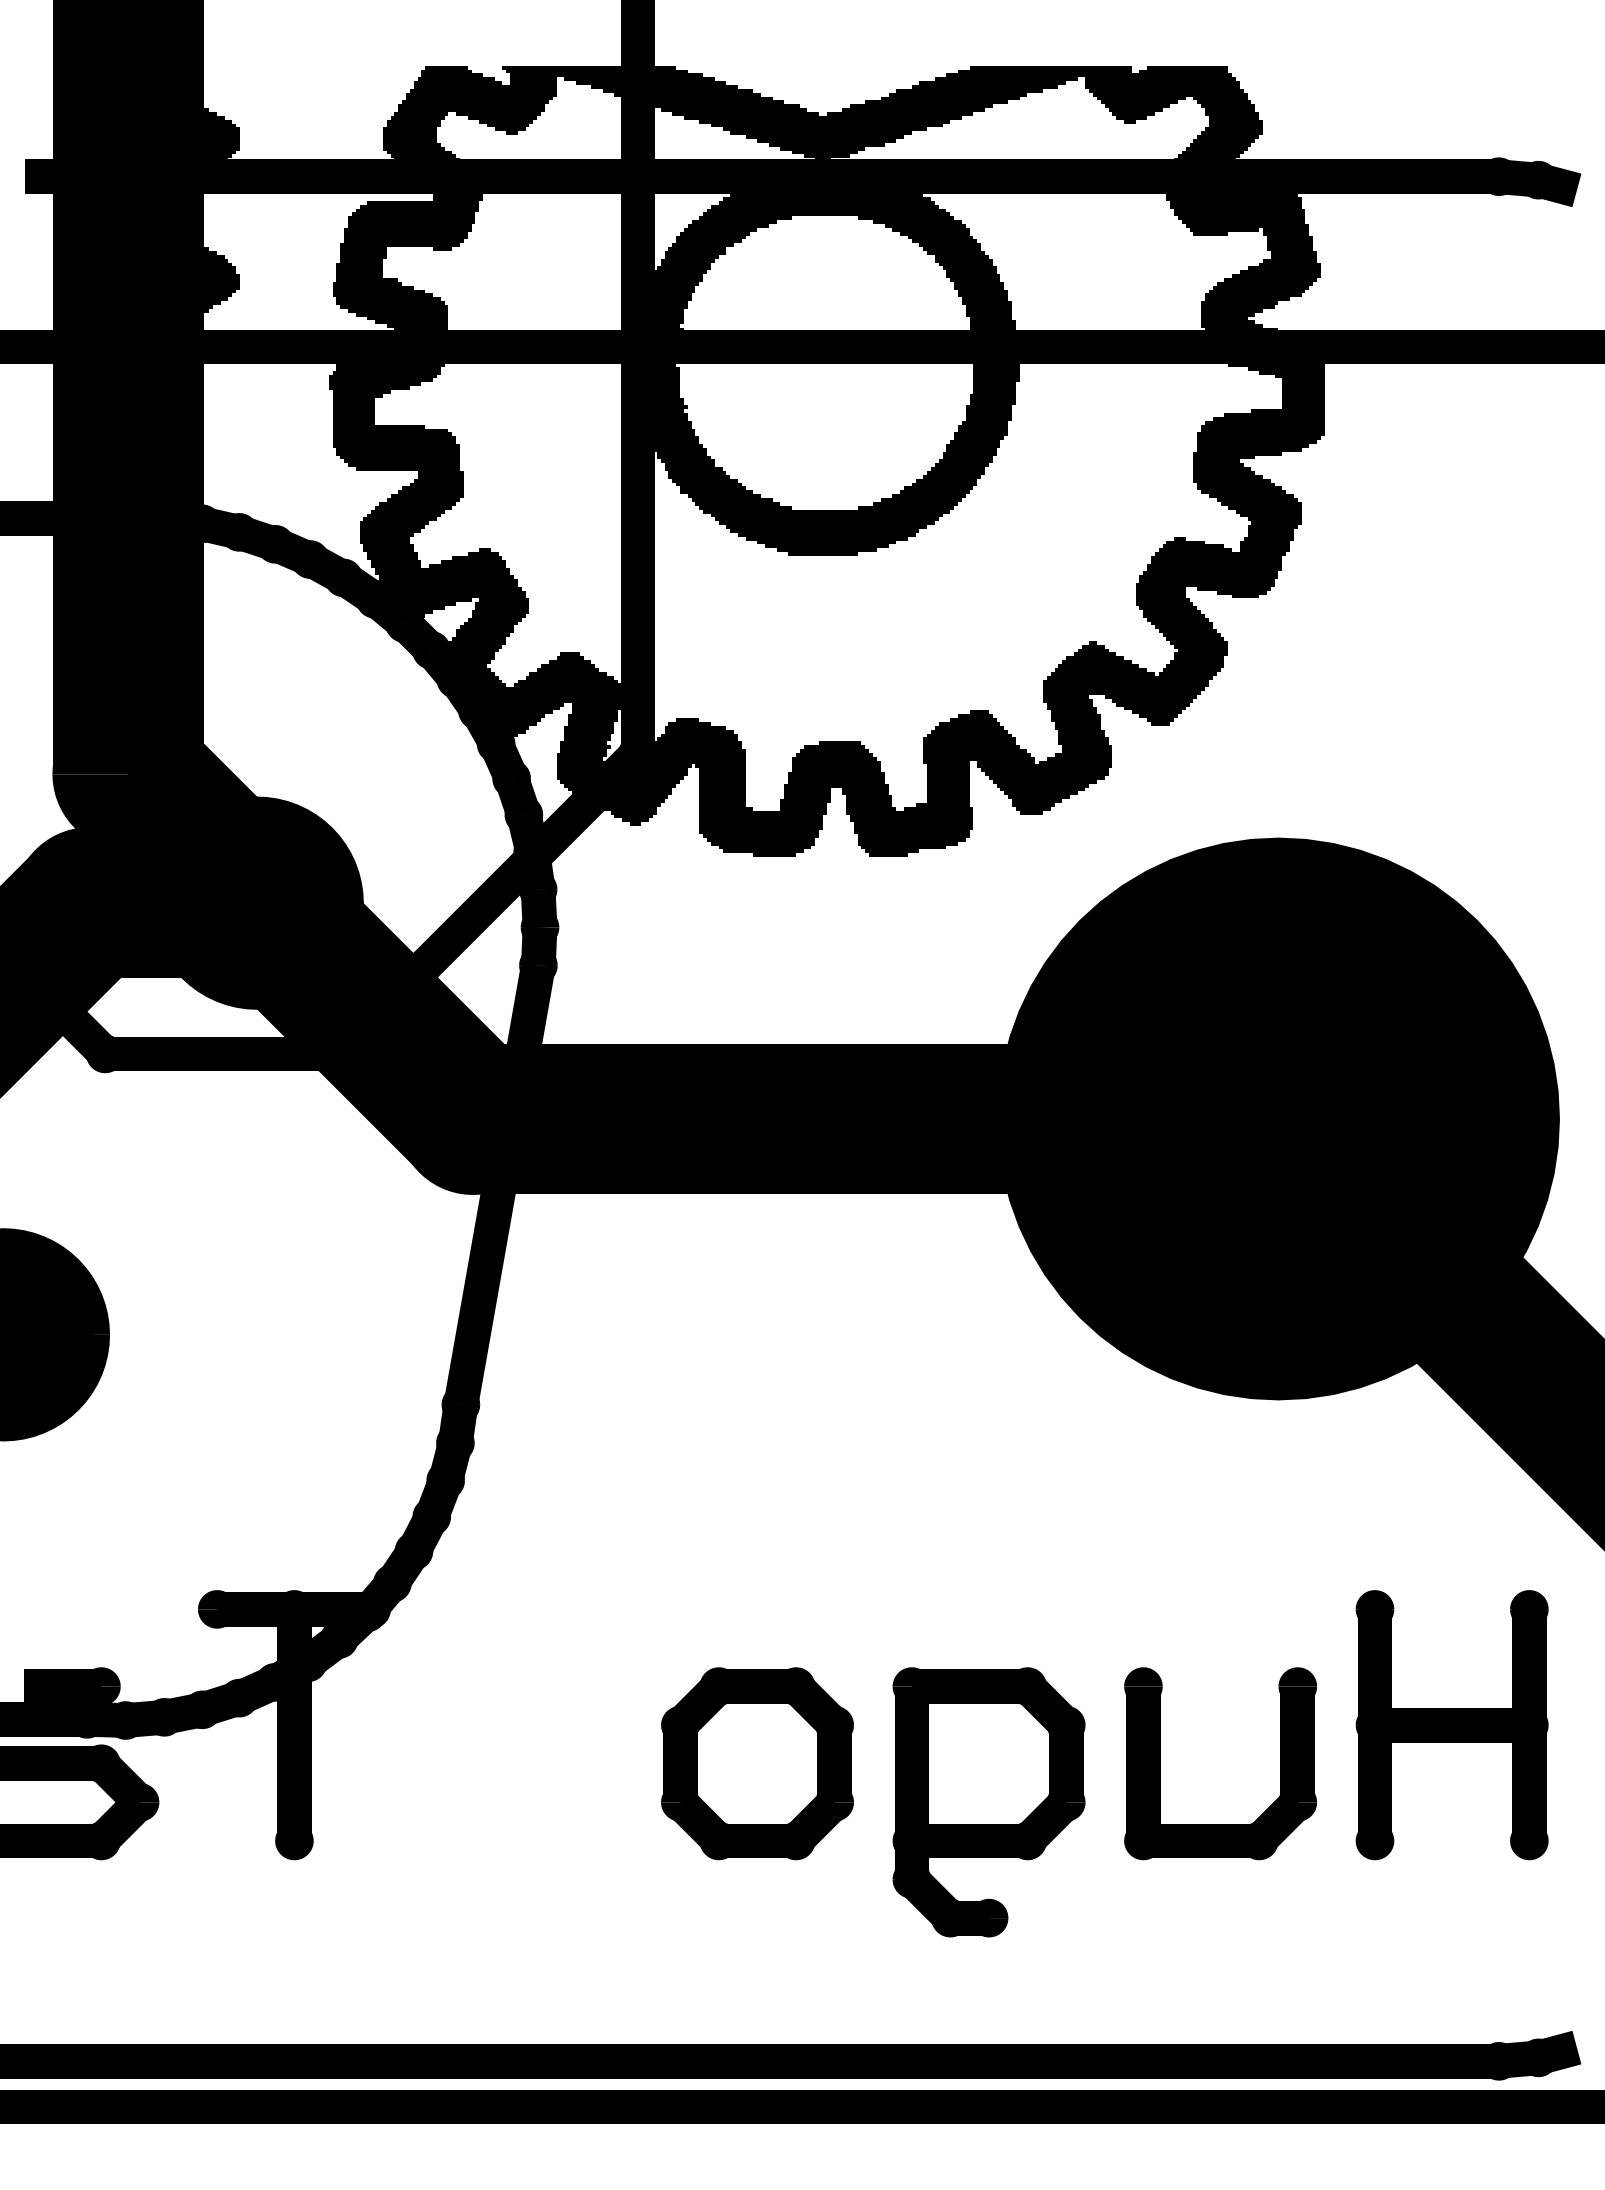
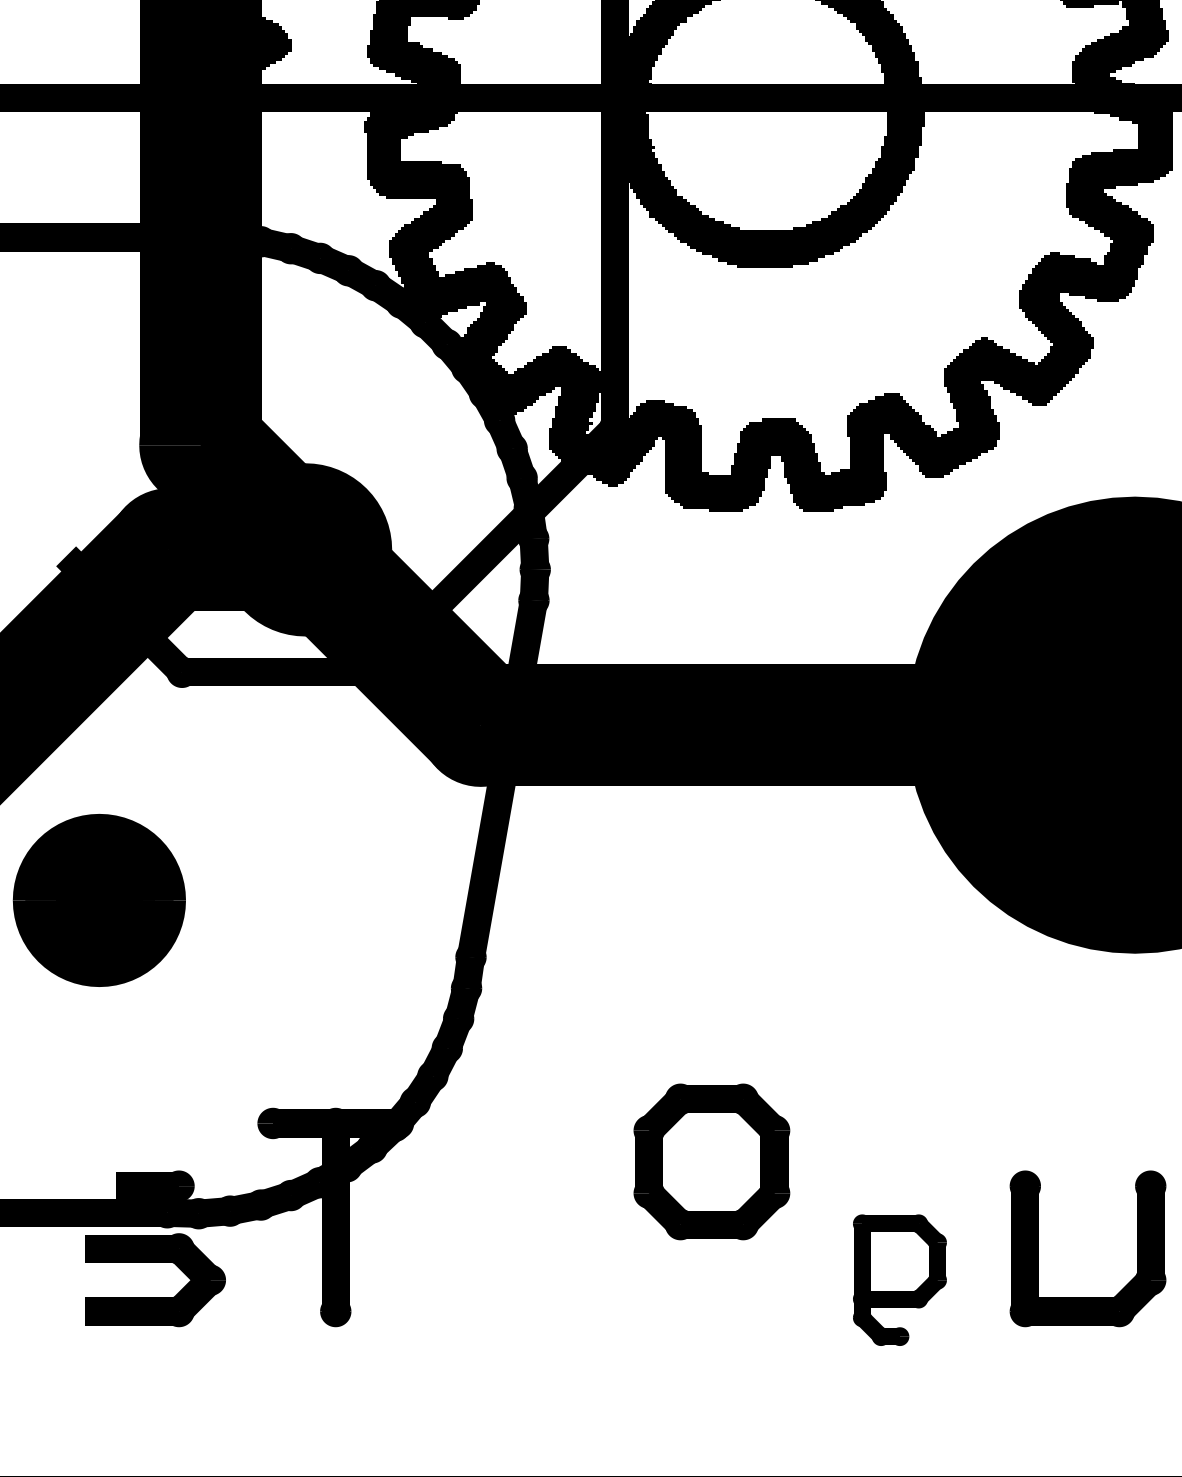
part: (757, 1763) -> (711, 1161), moved
part: (988, 1802) -> (899, 1280), size x0.6

